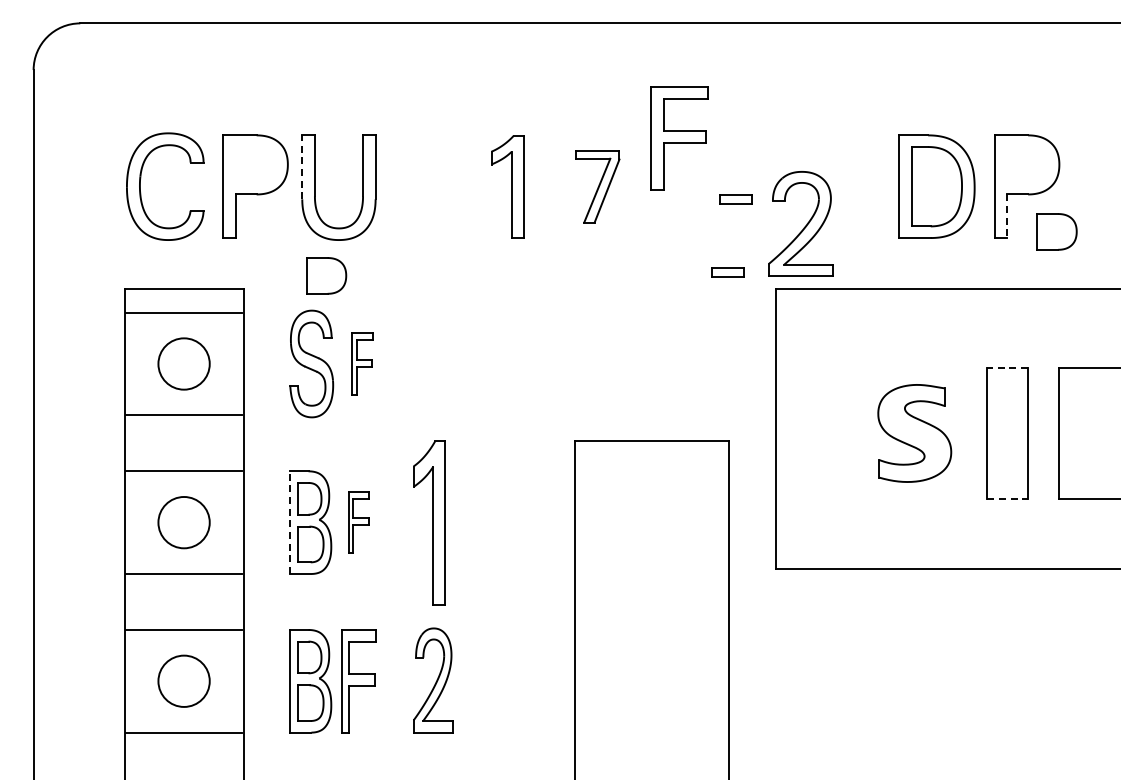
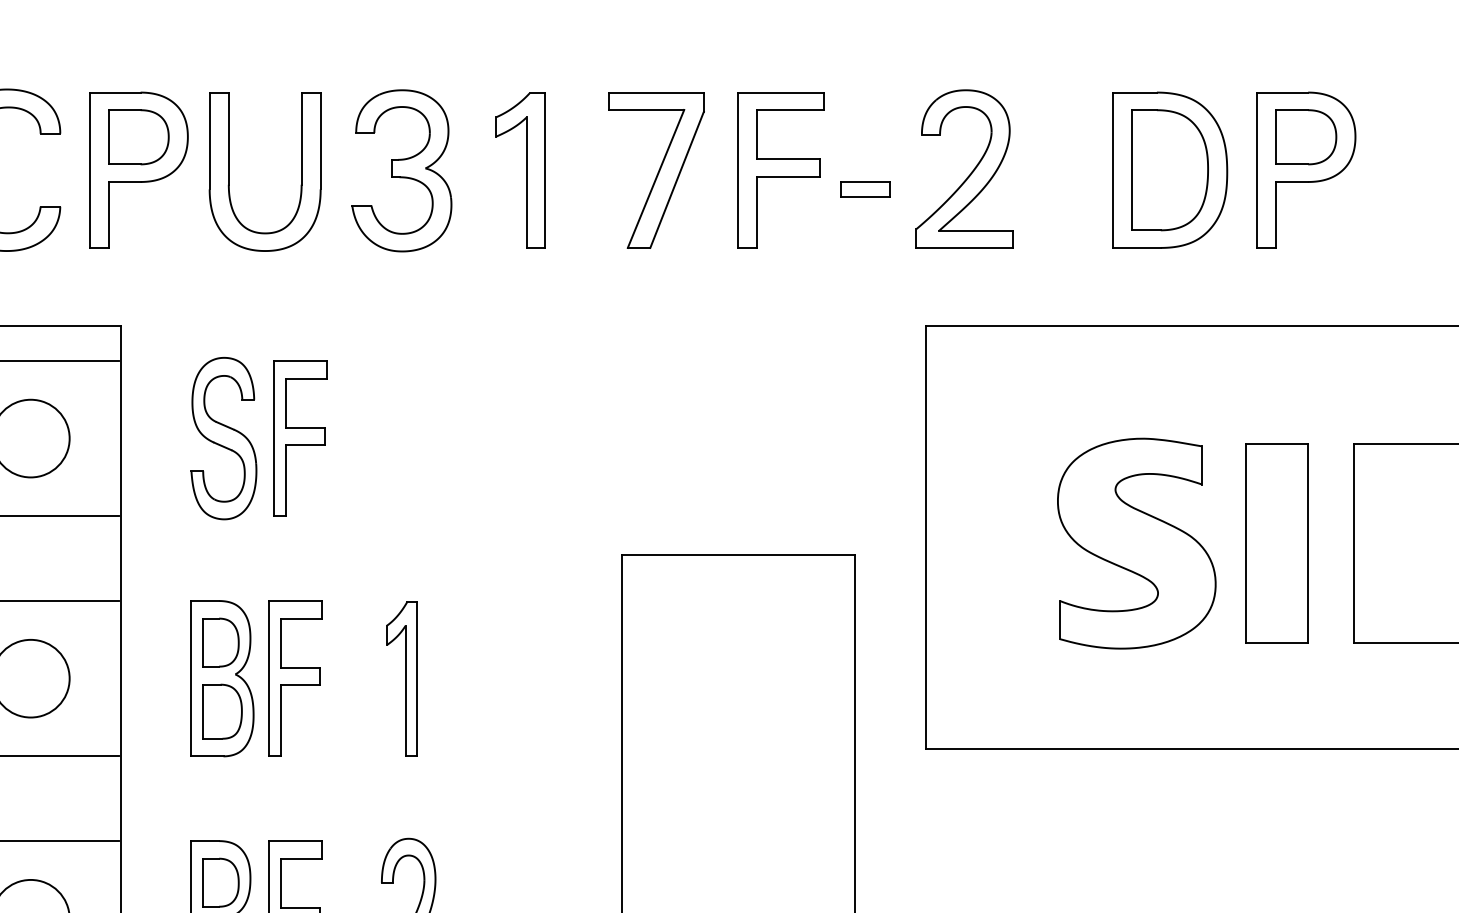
part: (679, 138) -> (780, 169), moved
line: (302, 167) -> (210, 141), dashed -> solid
part: (597, 186) -> (656, 169), size x1.43
part: (428, 187) -> (400, 171), added
line: (1007, 216) -> (1276, 215), dashed -> solid
part: (800, 223) -> (963, 168), moved
part: (1056, 231) -> (1305, 136), moved
part: (727, 272) -> (853, 300), removed
part: (326, 275) -> (138, 136), moved
part: (362, 363) -> (300, 437), size x1.67
line: (1007, 367) -> (1276, 443), dashed -> solid
part: (914, 433) -> (1136, 543), size x1.43
line: (1008, 499) -> (1278, 643), dashed -> solid
line: (290, 522) -> (191, 678), dashed -> solid
part: (358, 522) -> (294, 678), size x1.67
part: (428, 522) -> (400, 678), size x0.62

